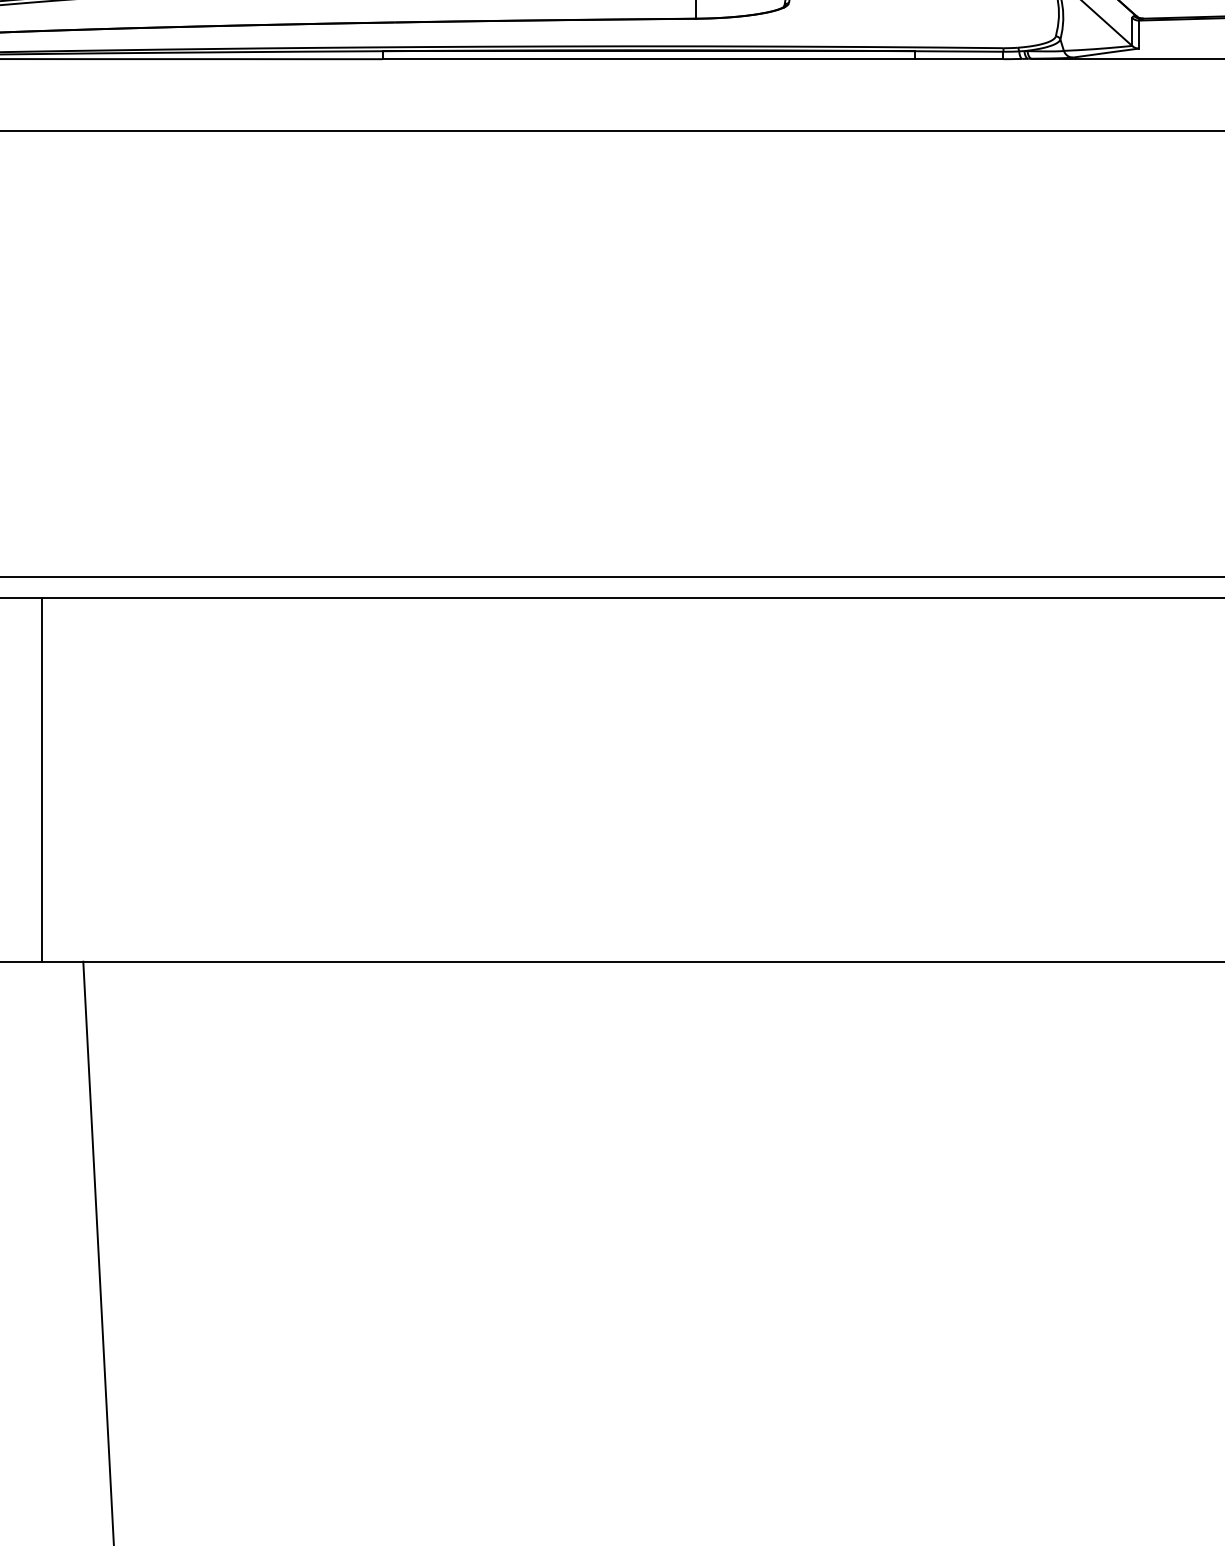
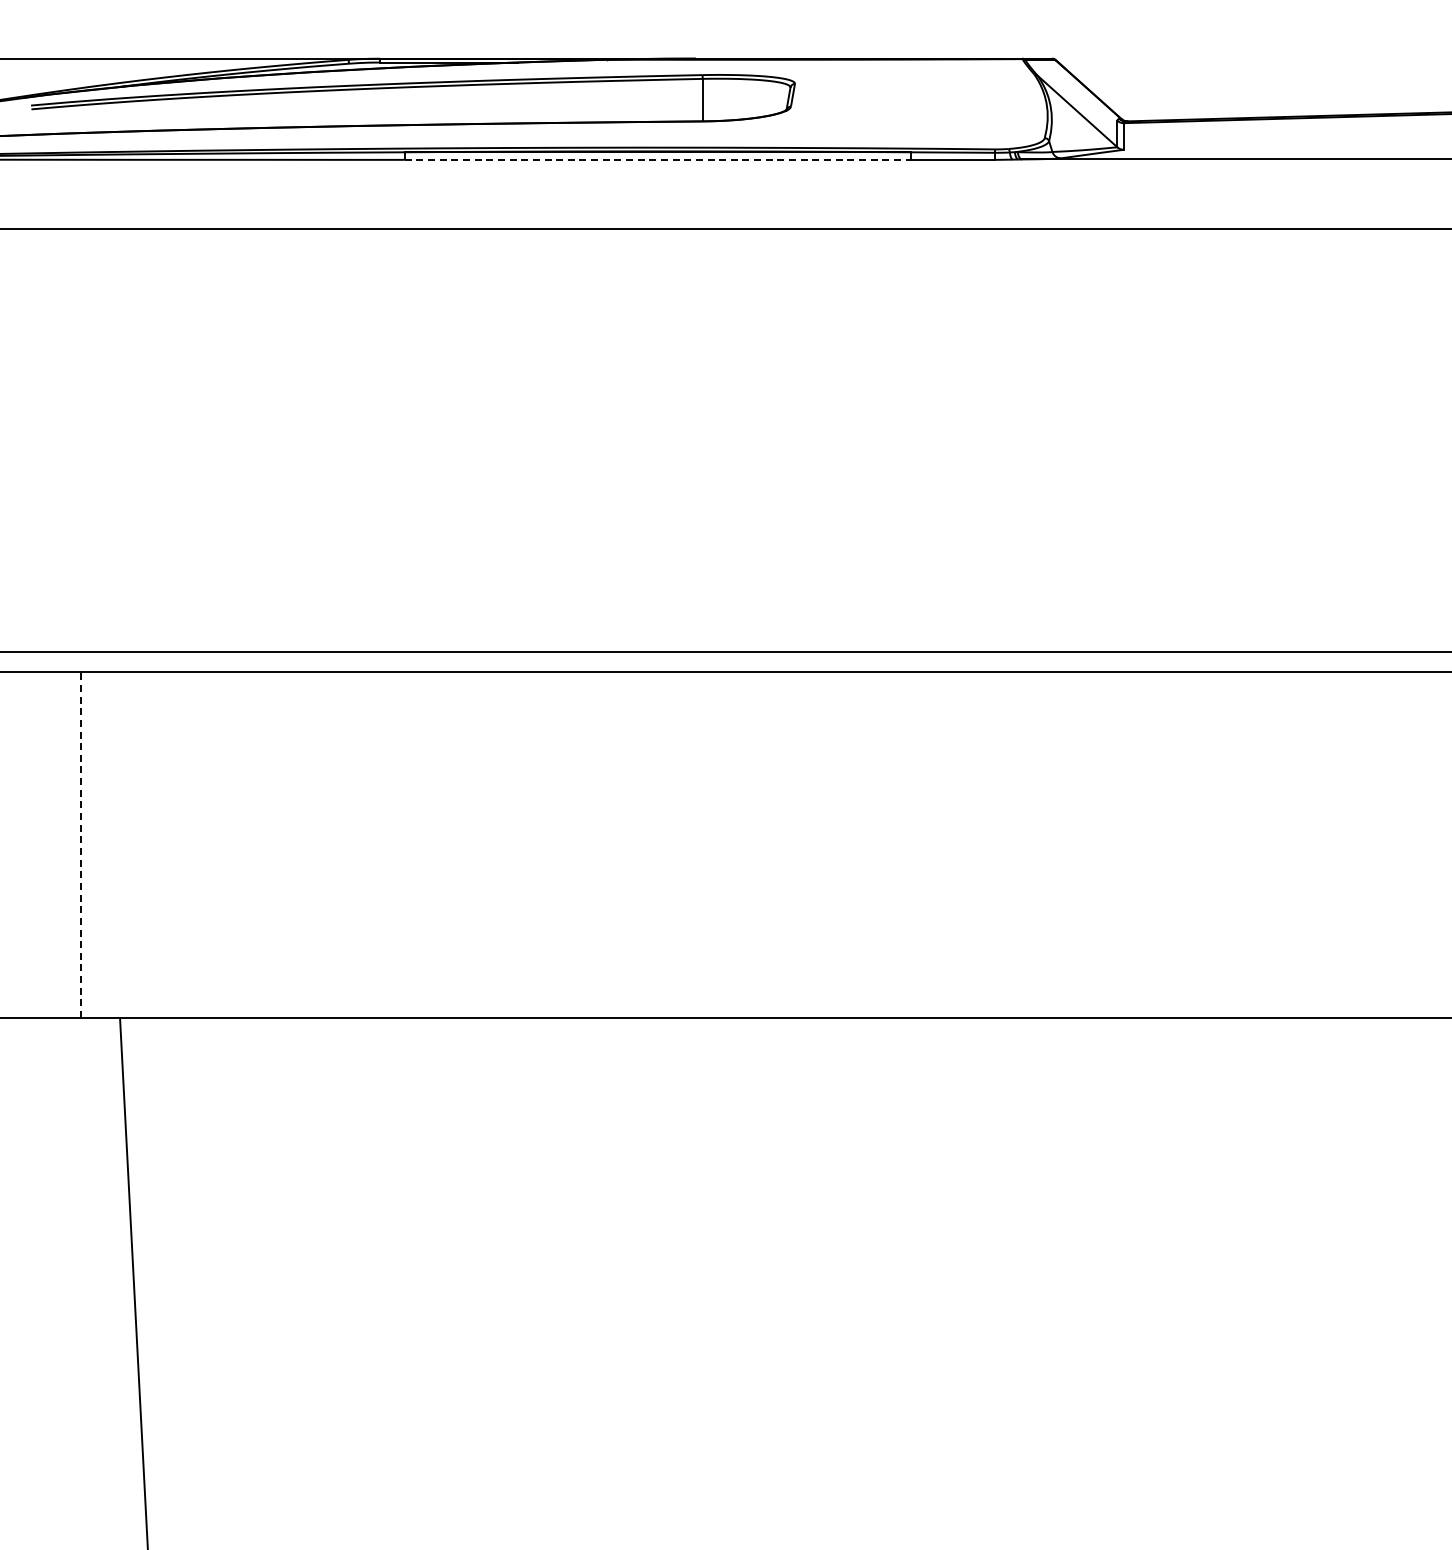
line: (648, 58) -> (657, 159), solid -> dashed
line: (42, 779) -> (81, 844), solid -> dashed

